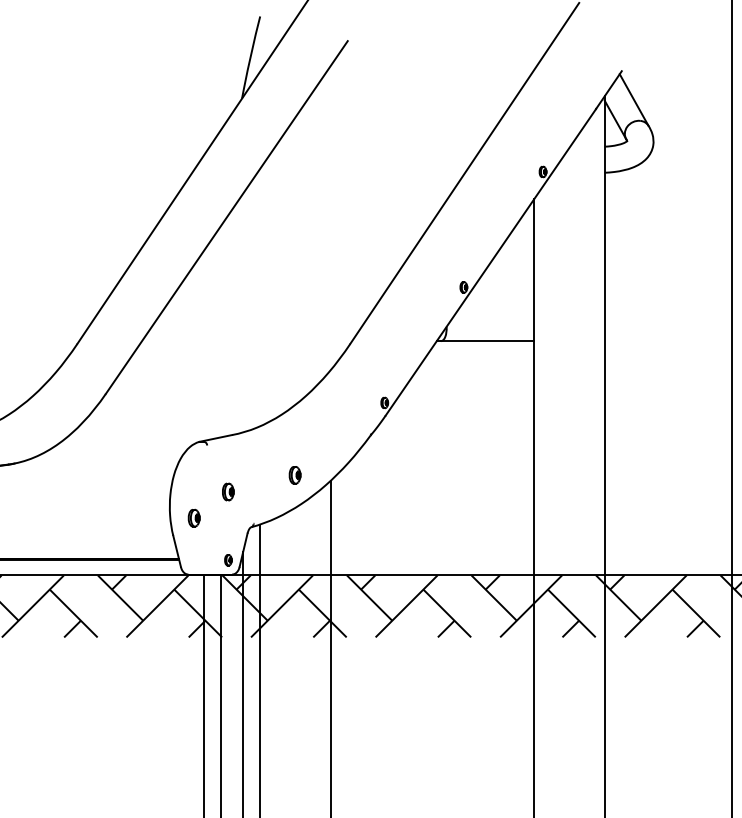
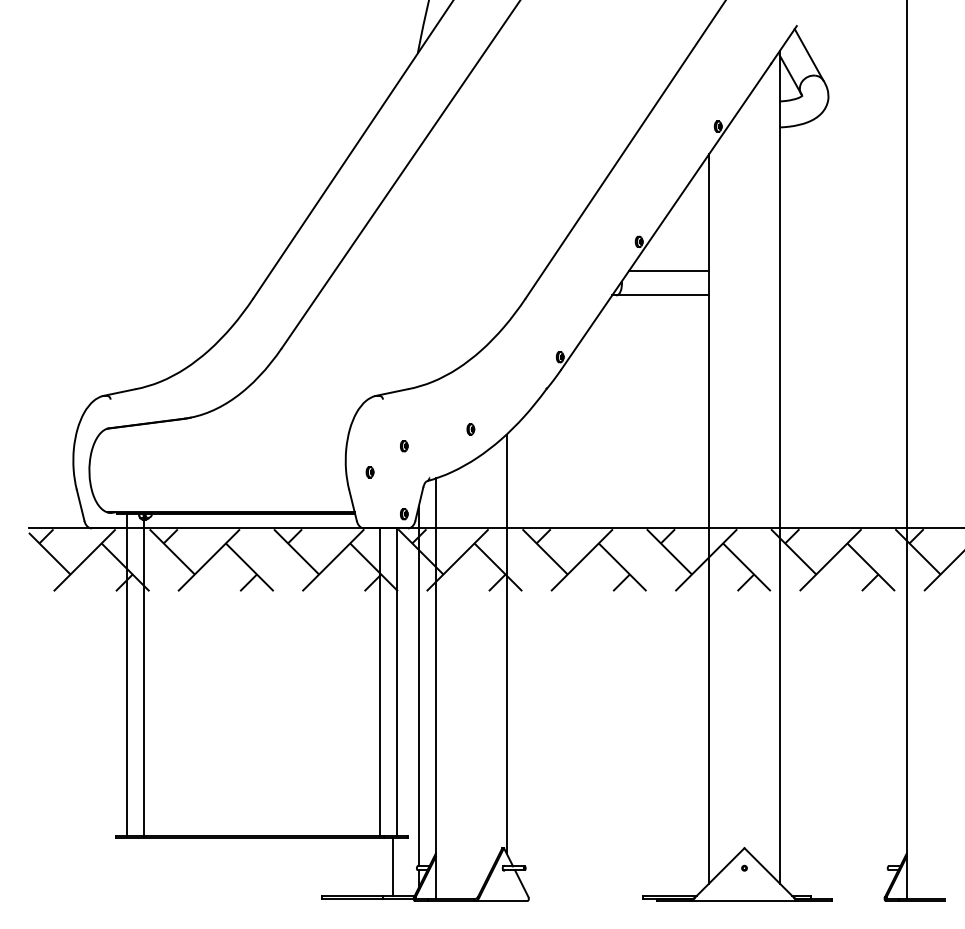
line: (494, 316) -> (669, 270), added
part: (294, 475) -> (470, 429), size x0.62
part: (228, 492) -> (404, 446), size x0.62
part: (193, 518) -> (369, 472), size x0.62

